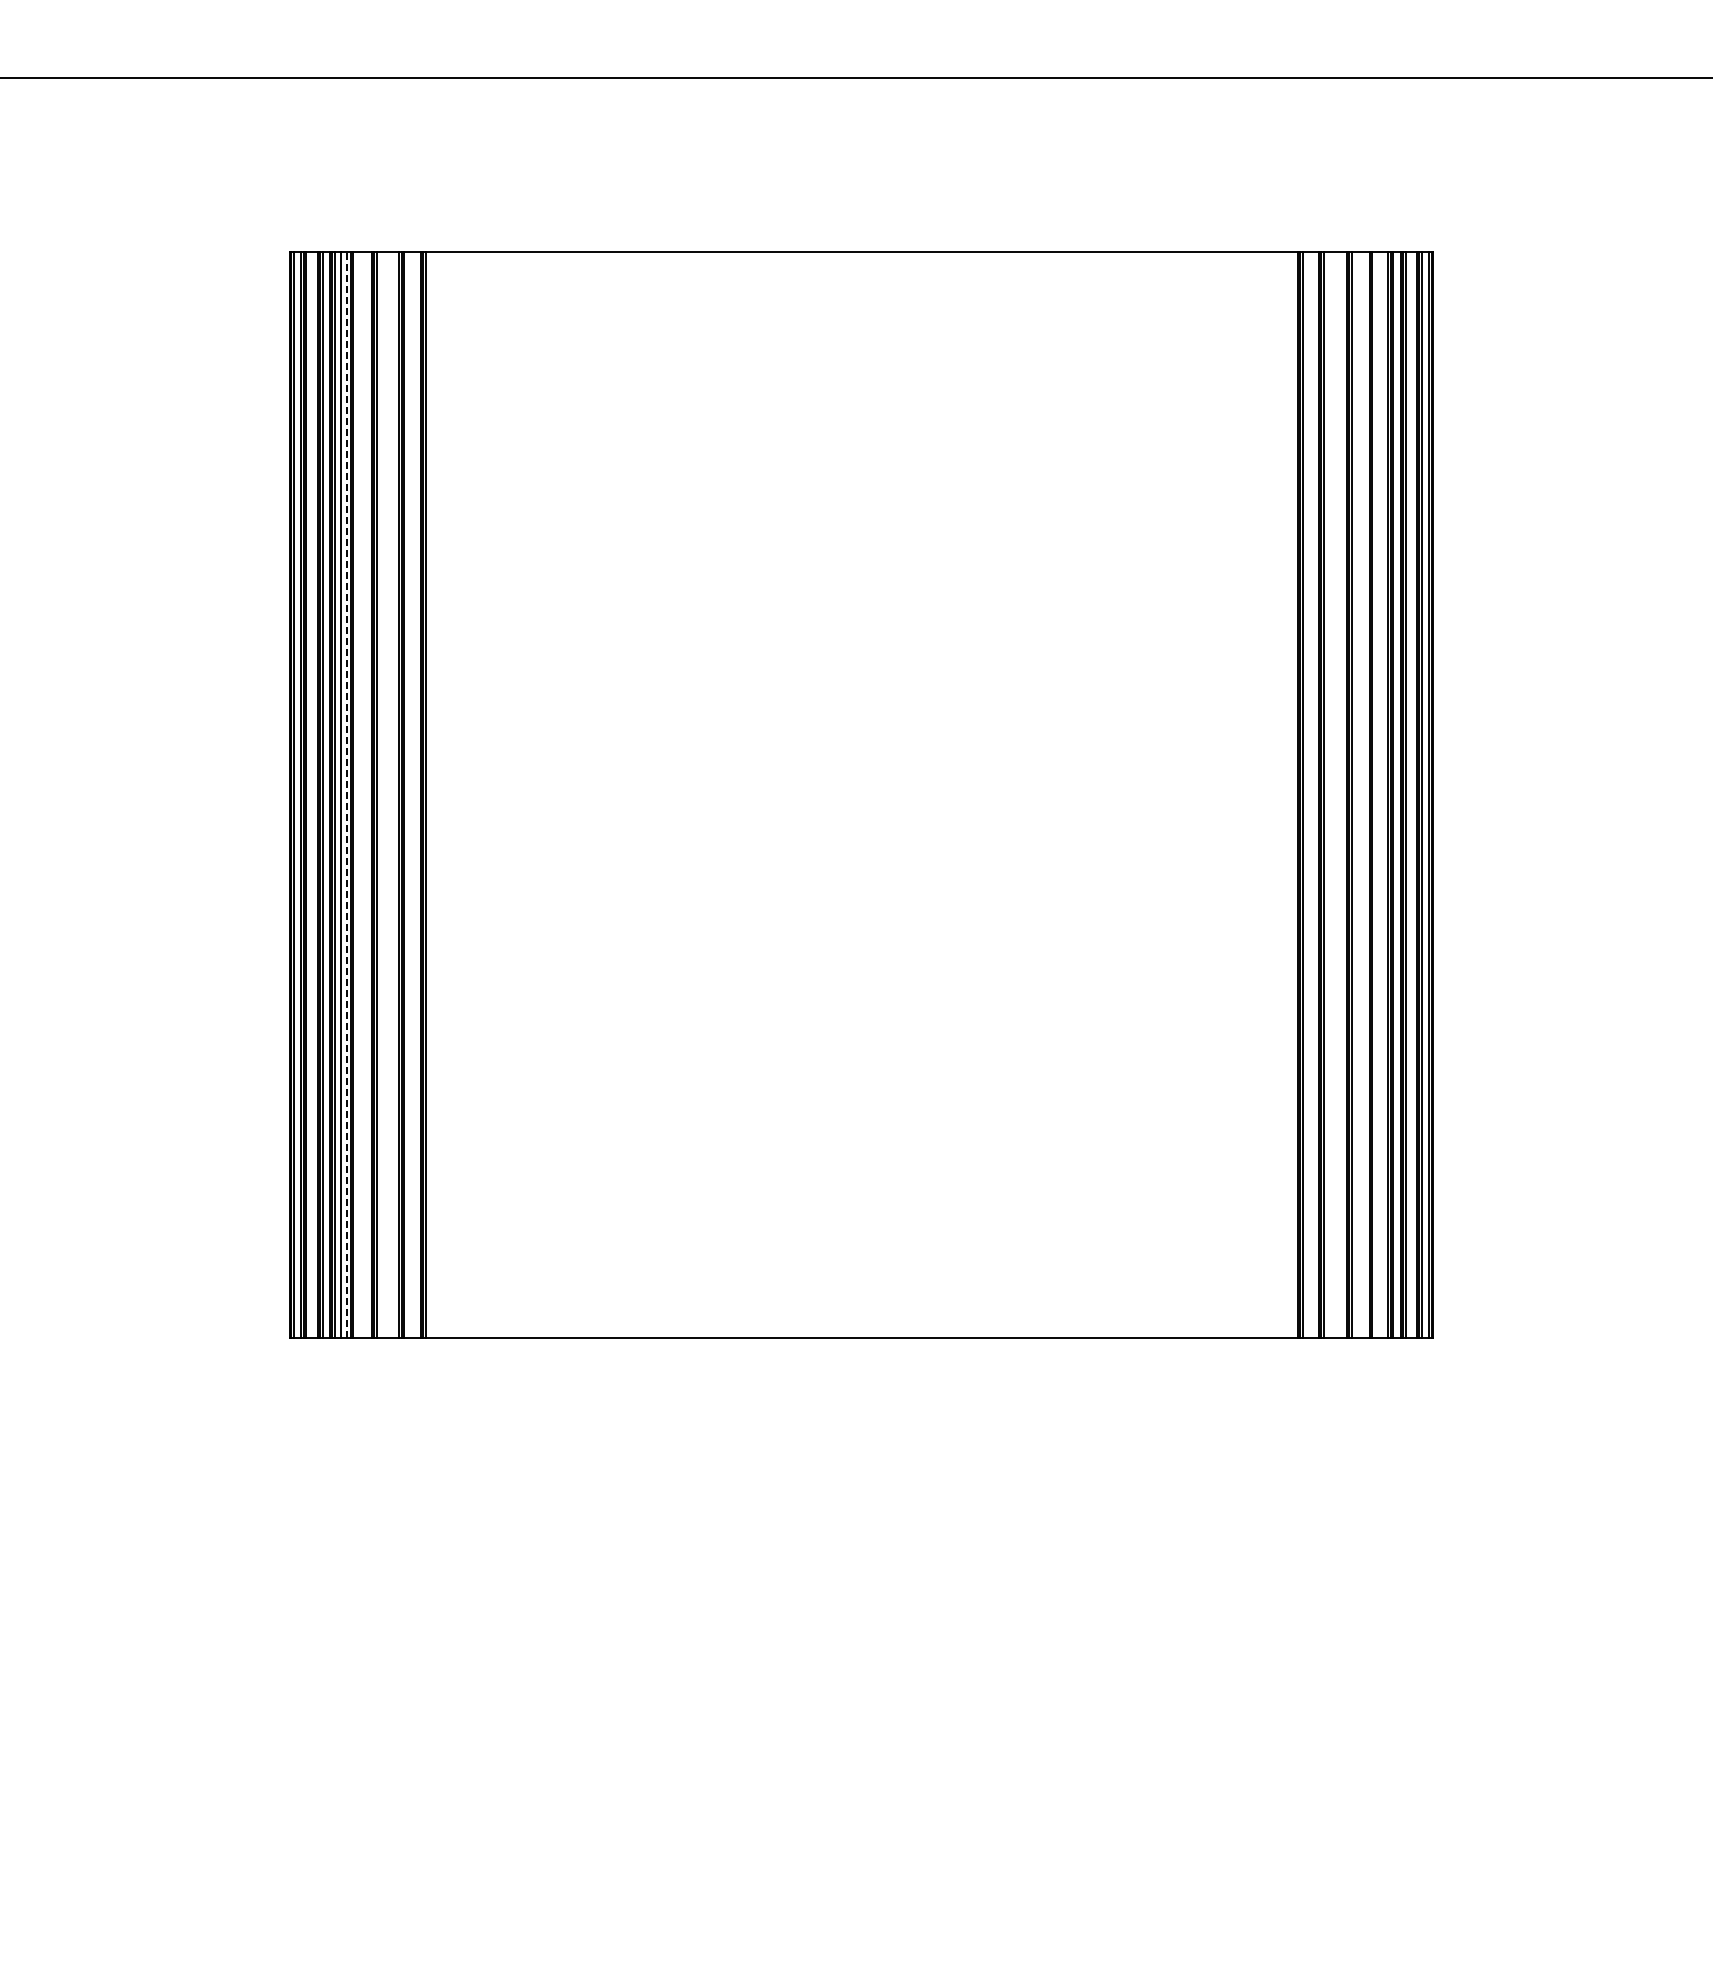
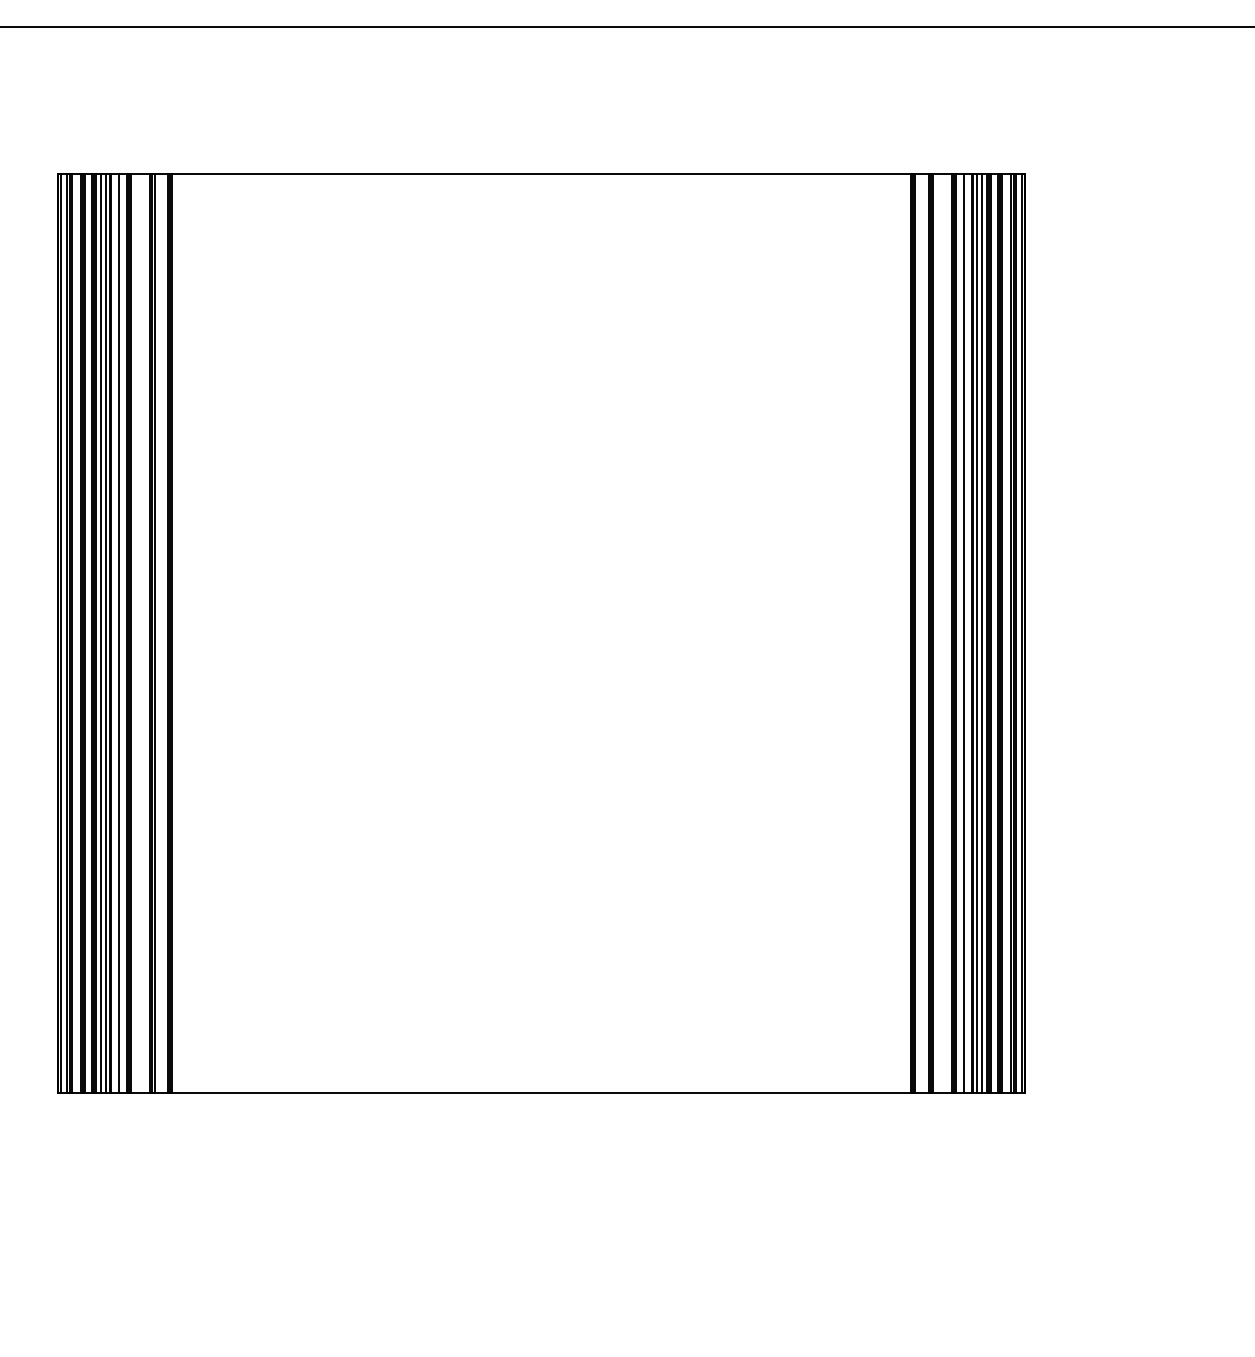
line: (346, 794) -> (105, 633), dashed -> solid
line: (362, 794) -> (119, 633), added
line: (1360, 794) -> (963, 633), added
line: (1376, 794) -> (977, 633), added
line: (1381, 794) -> (981, 633), added

